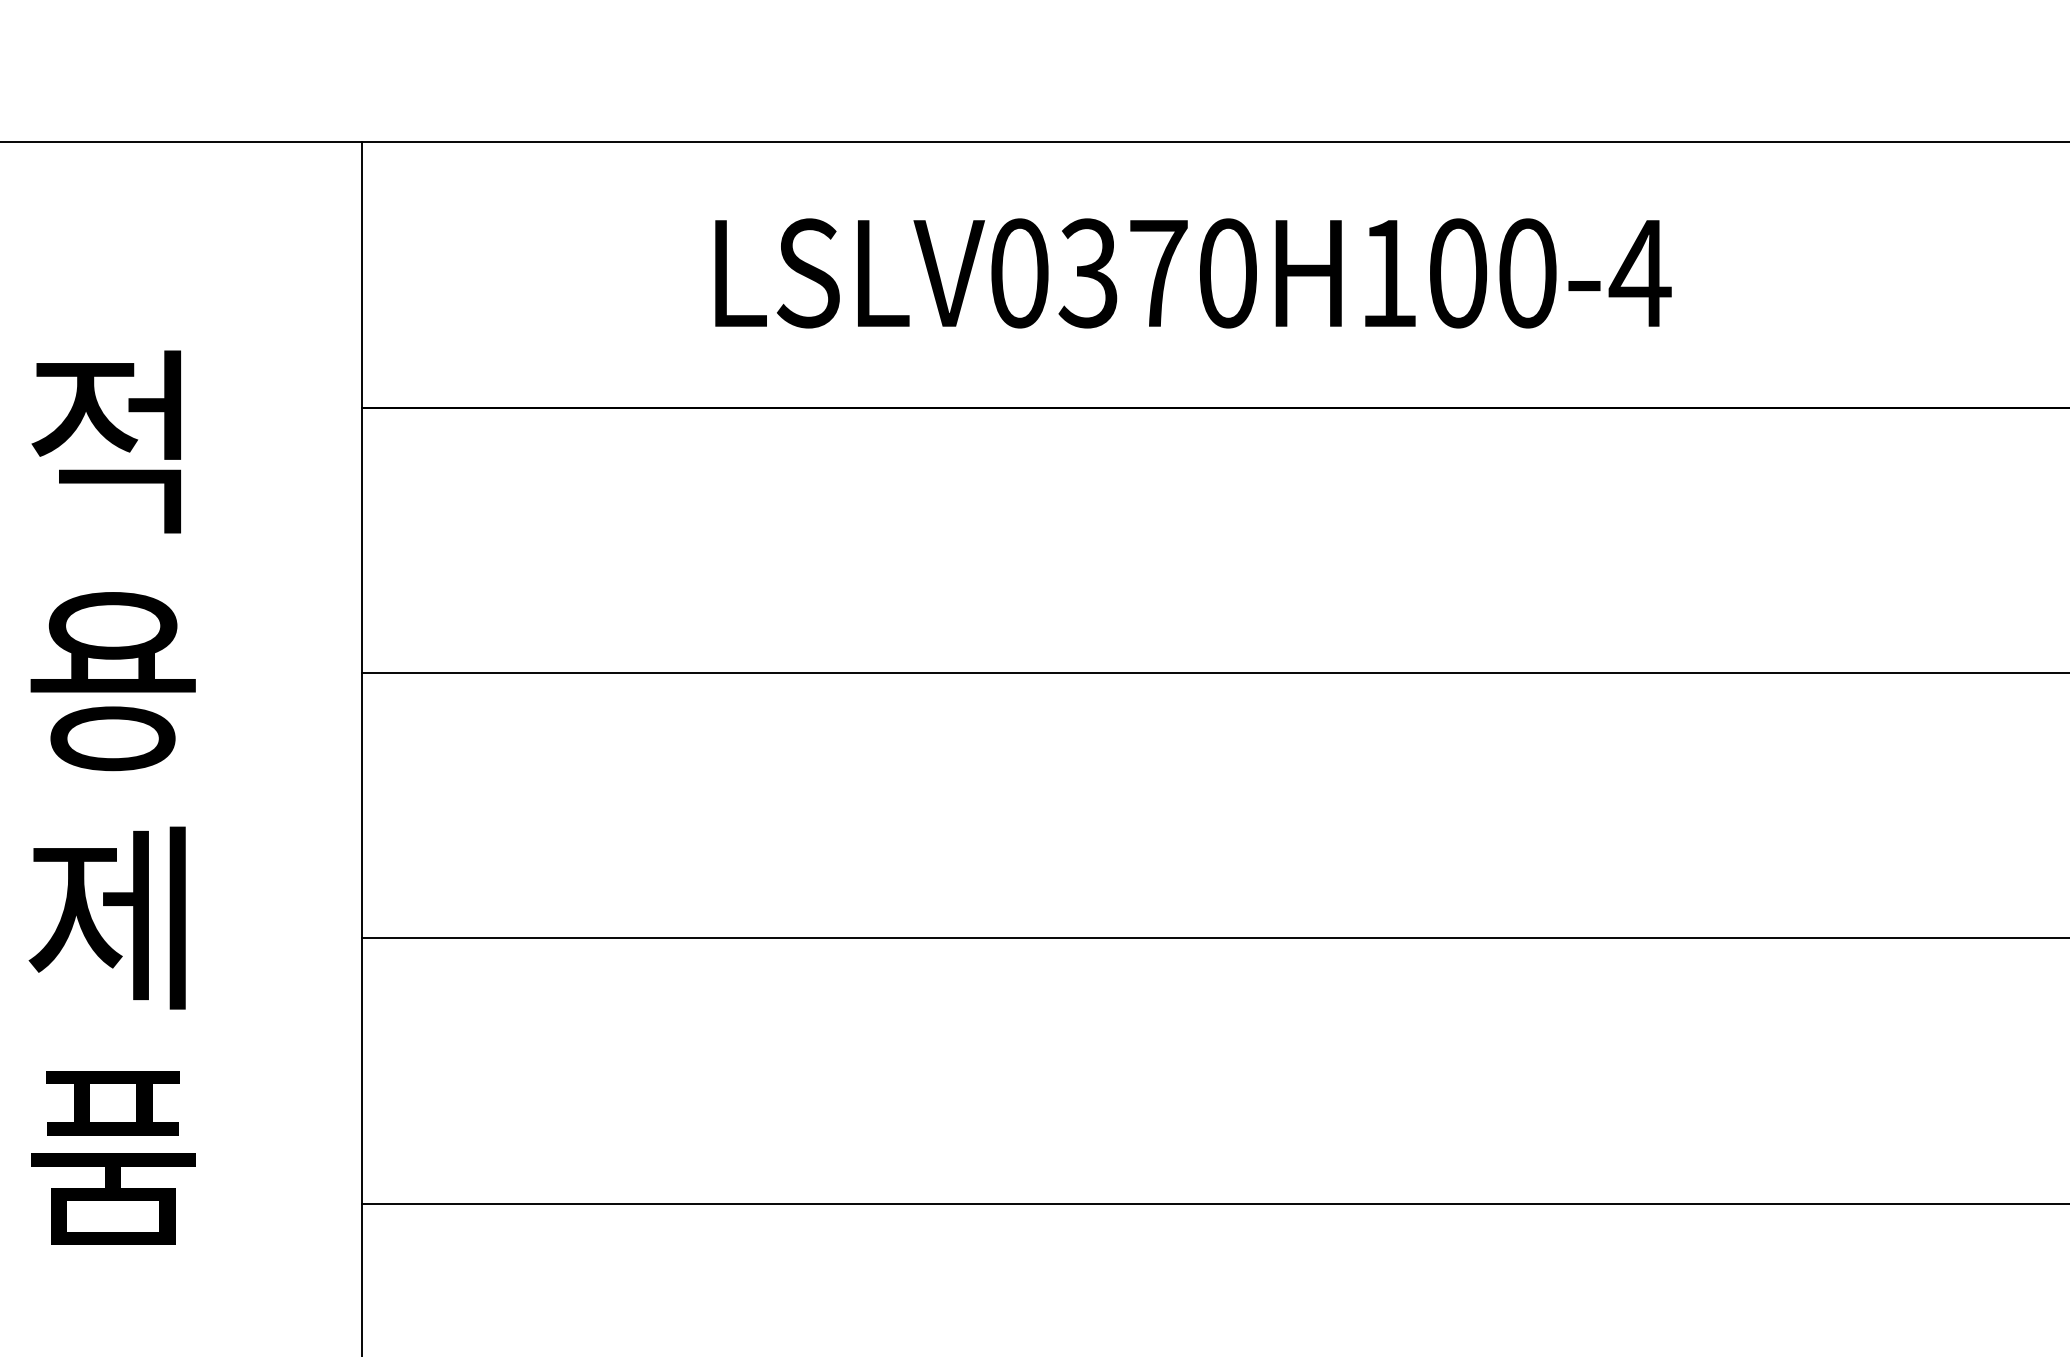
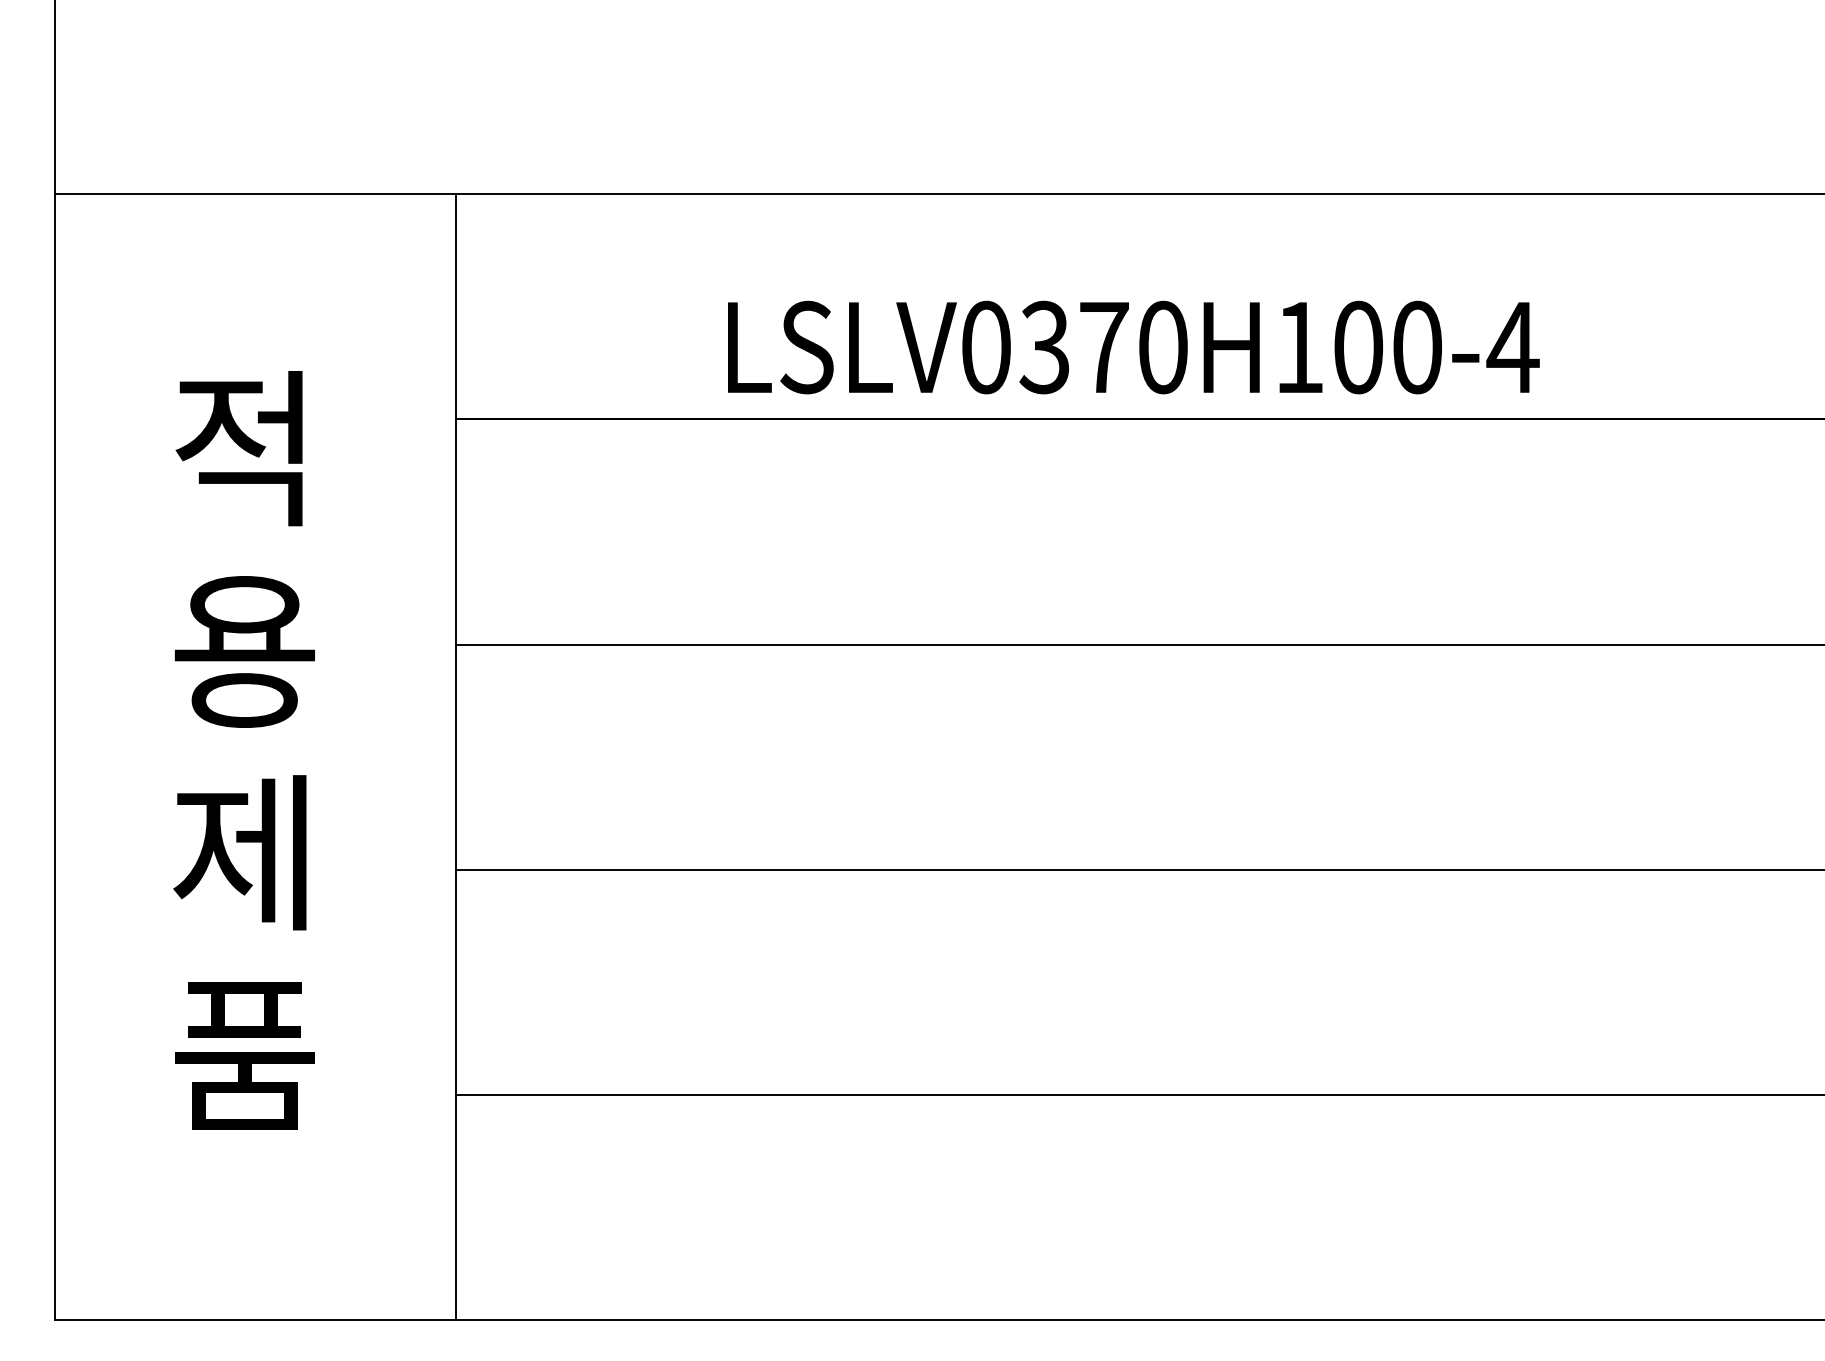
text: (1193, 273) -> (1133, 347), moved

